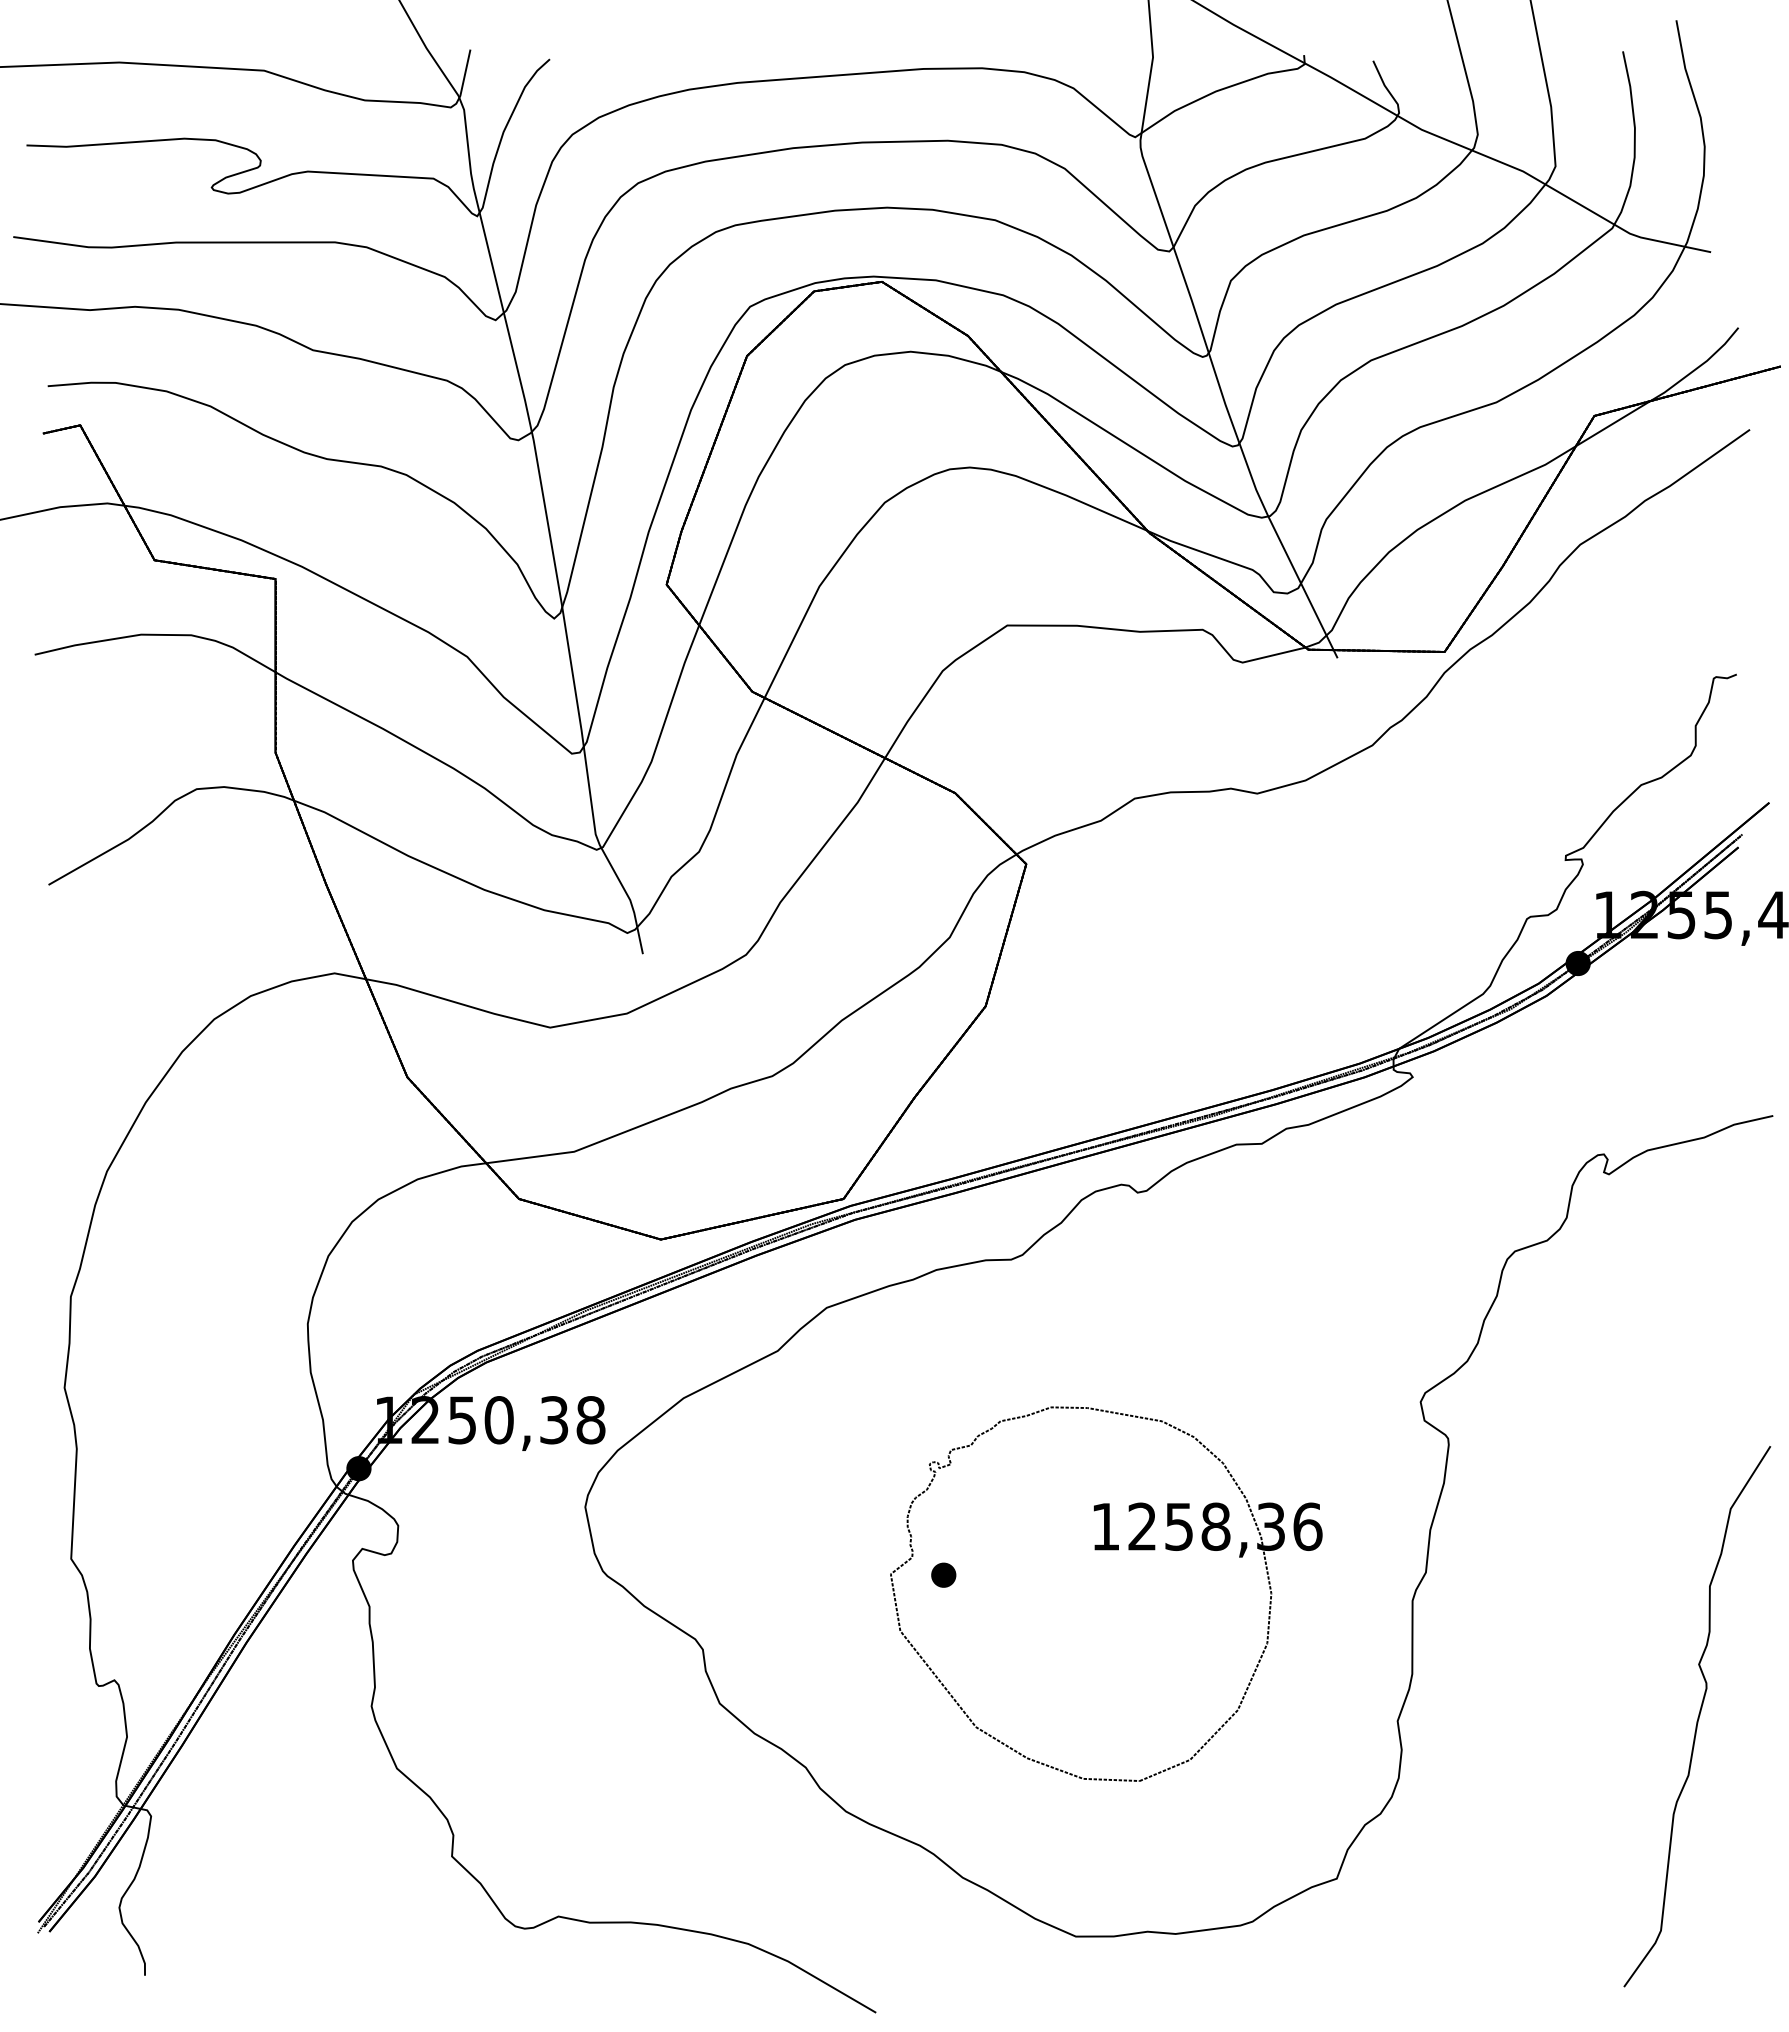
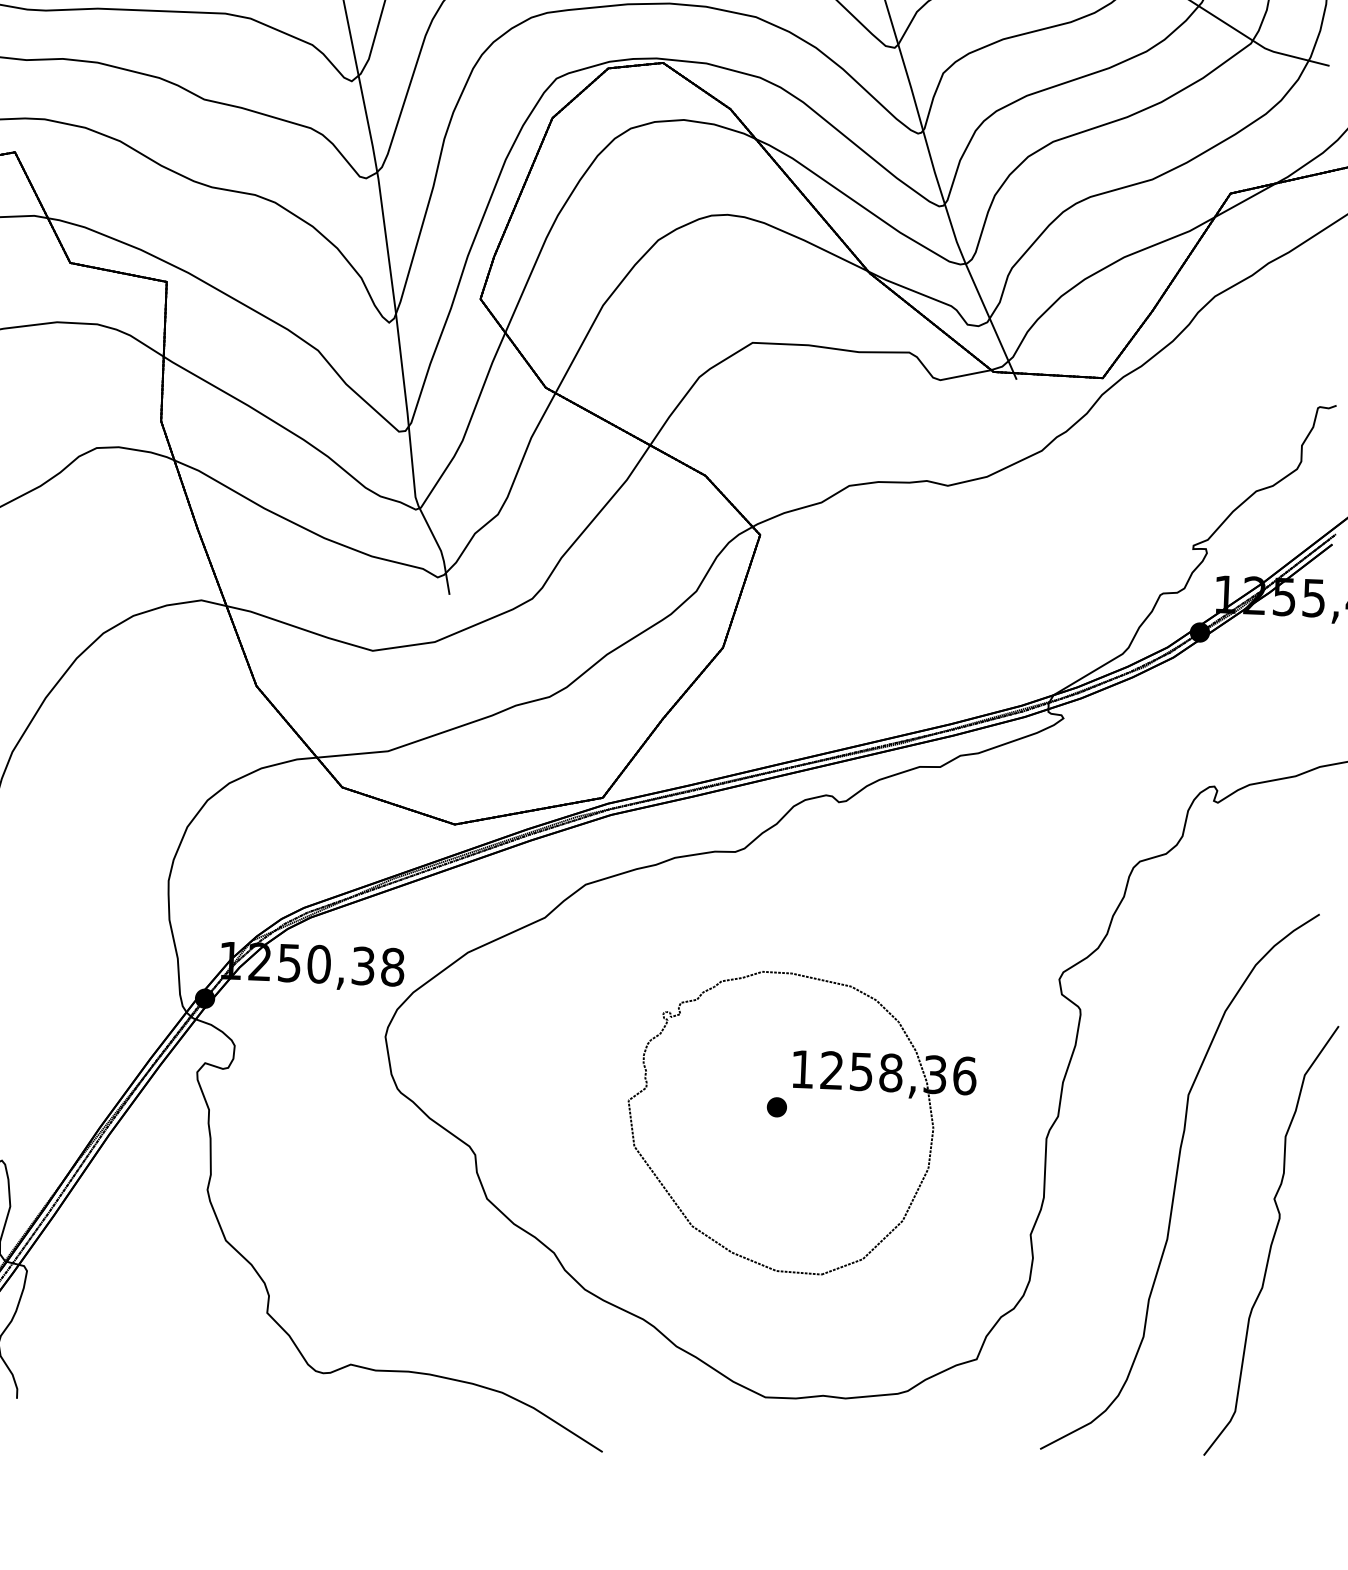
part: (943, 1574) -> (776, 1106), moved
curve: (1576, 1647) -> (1176, 1181), added

